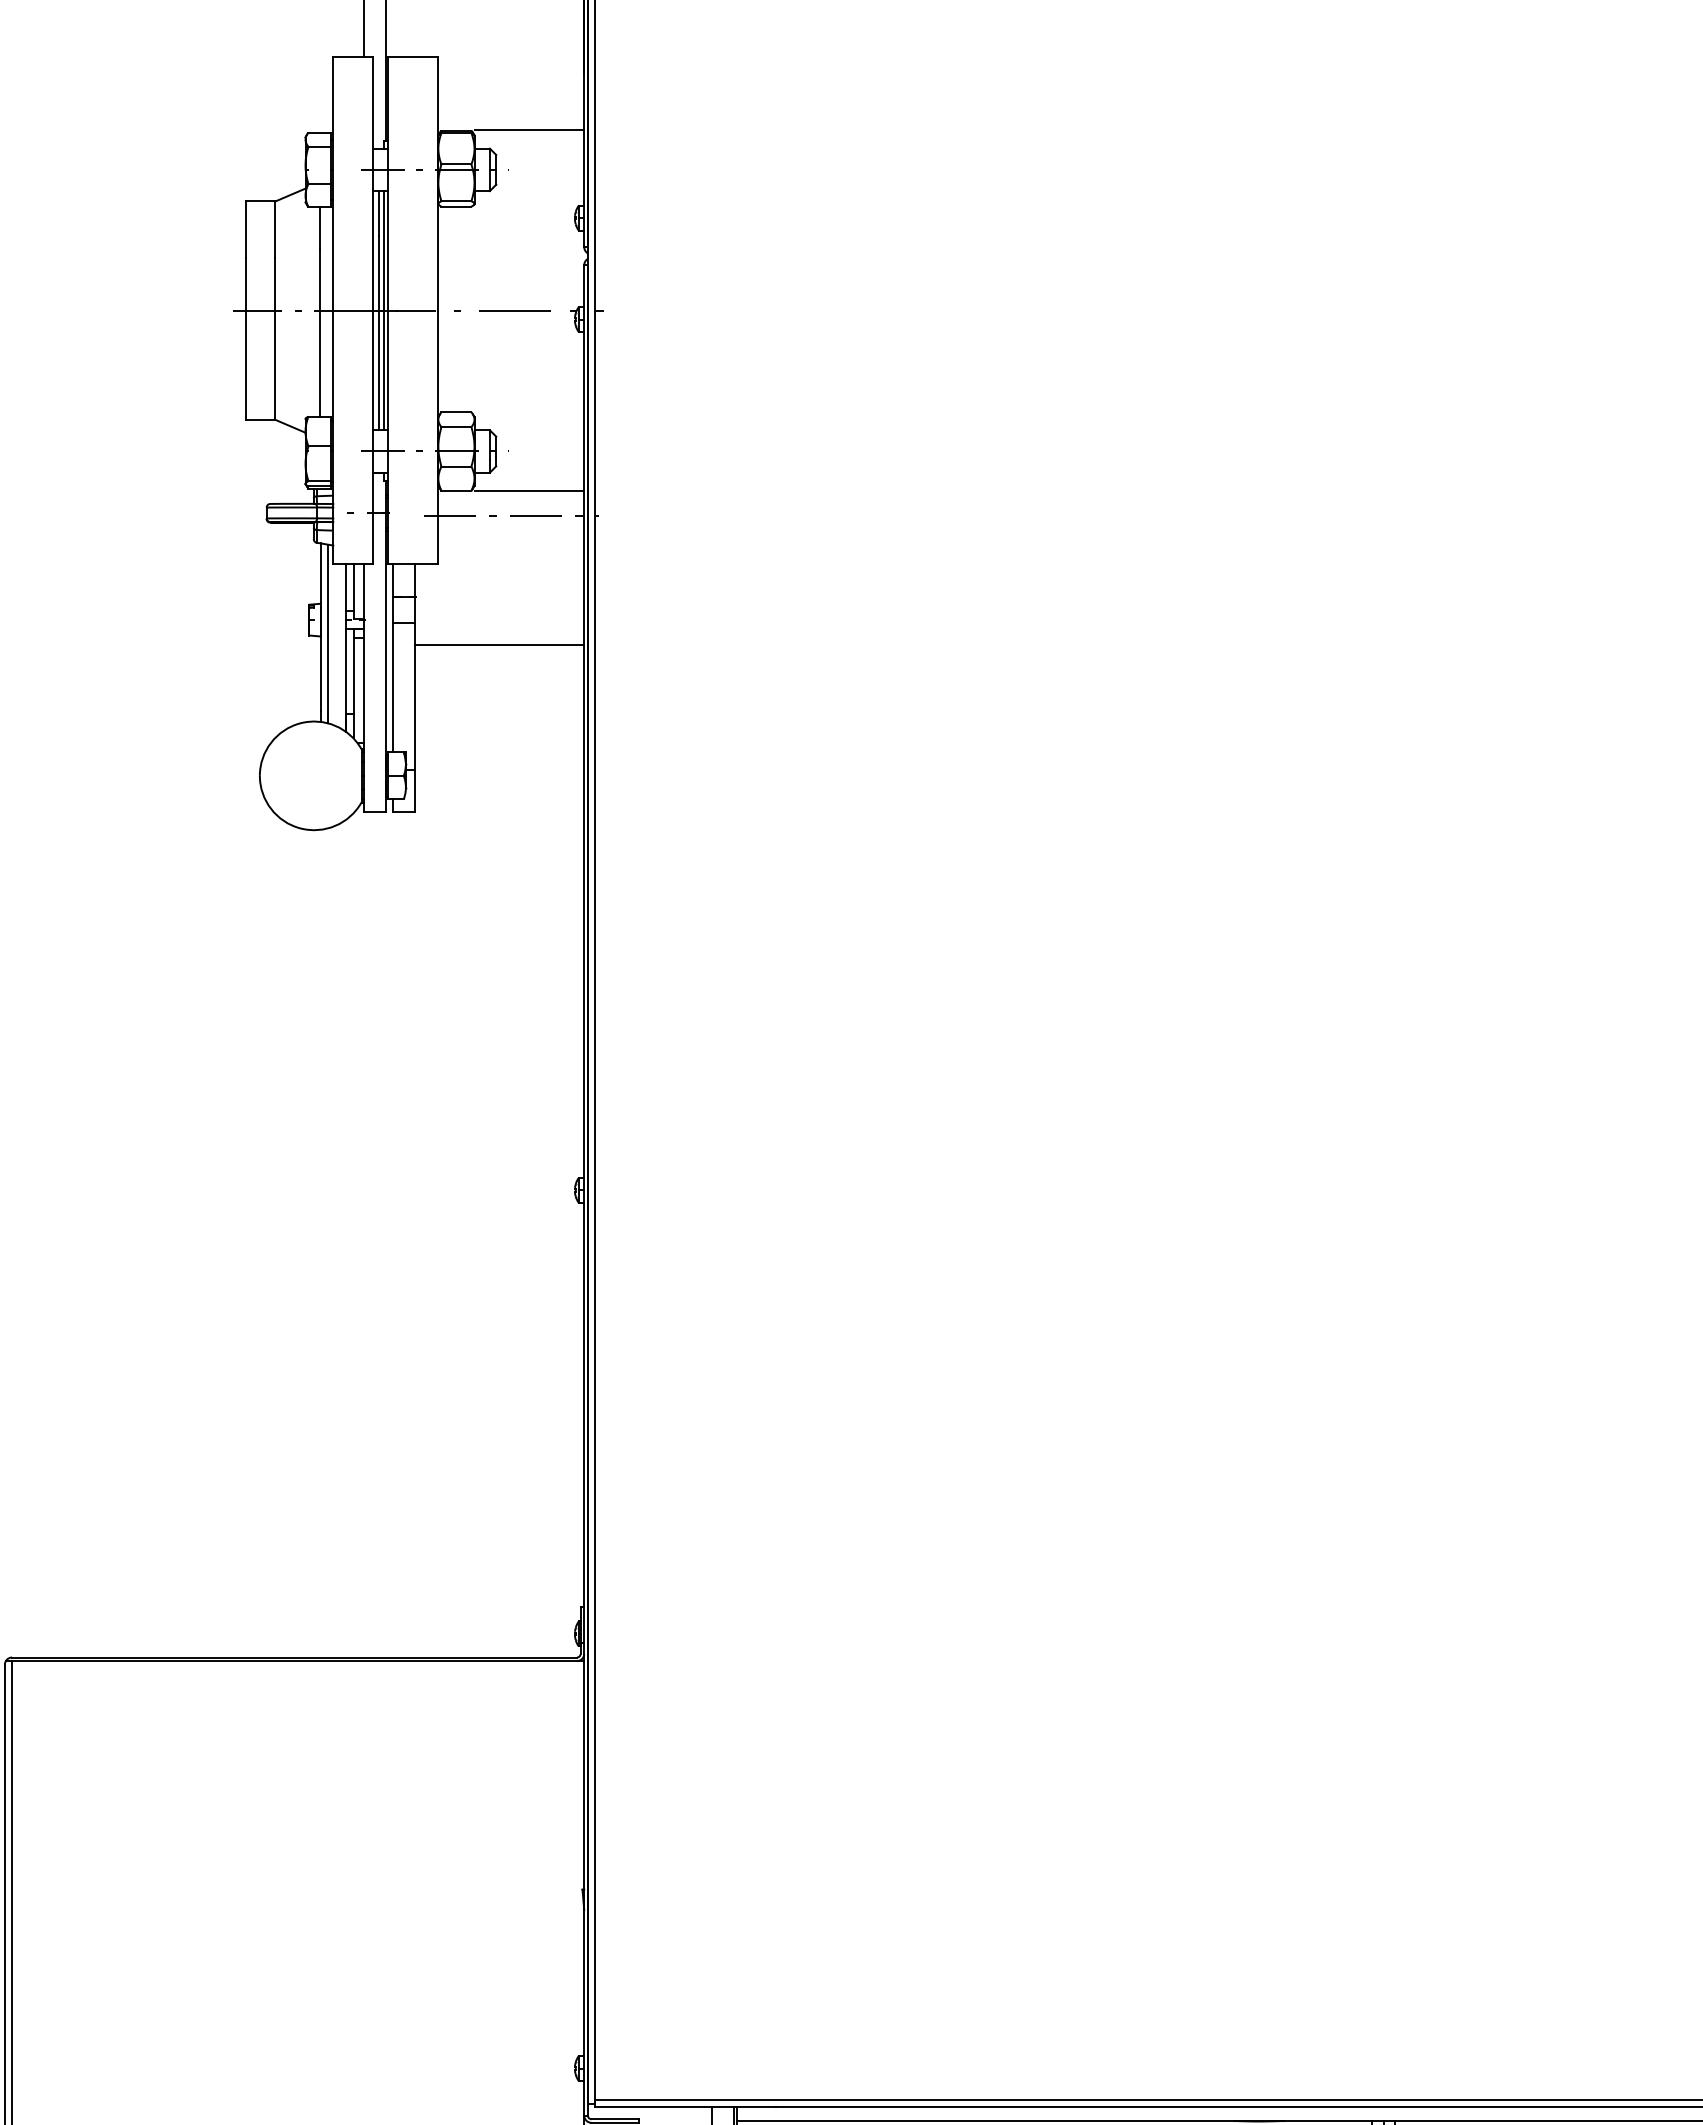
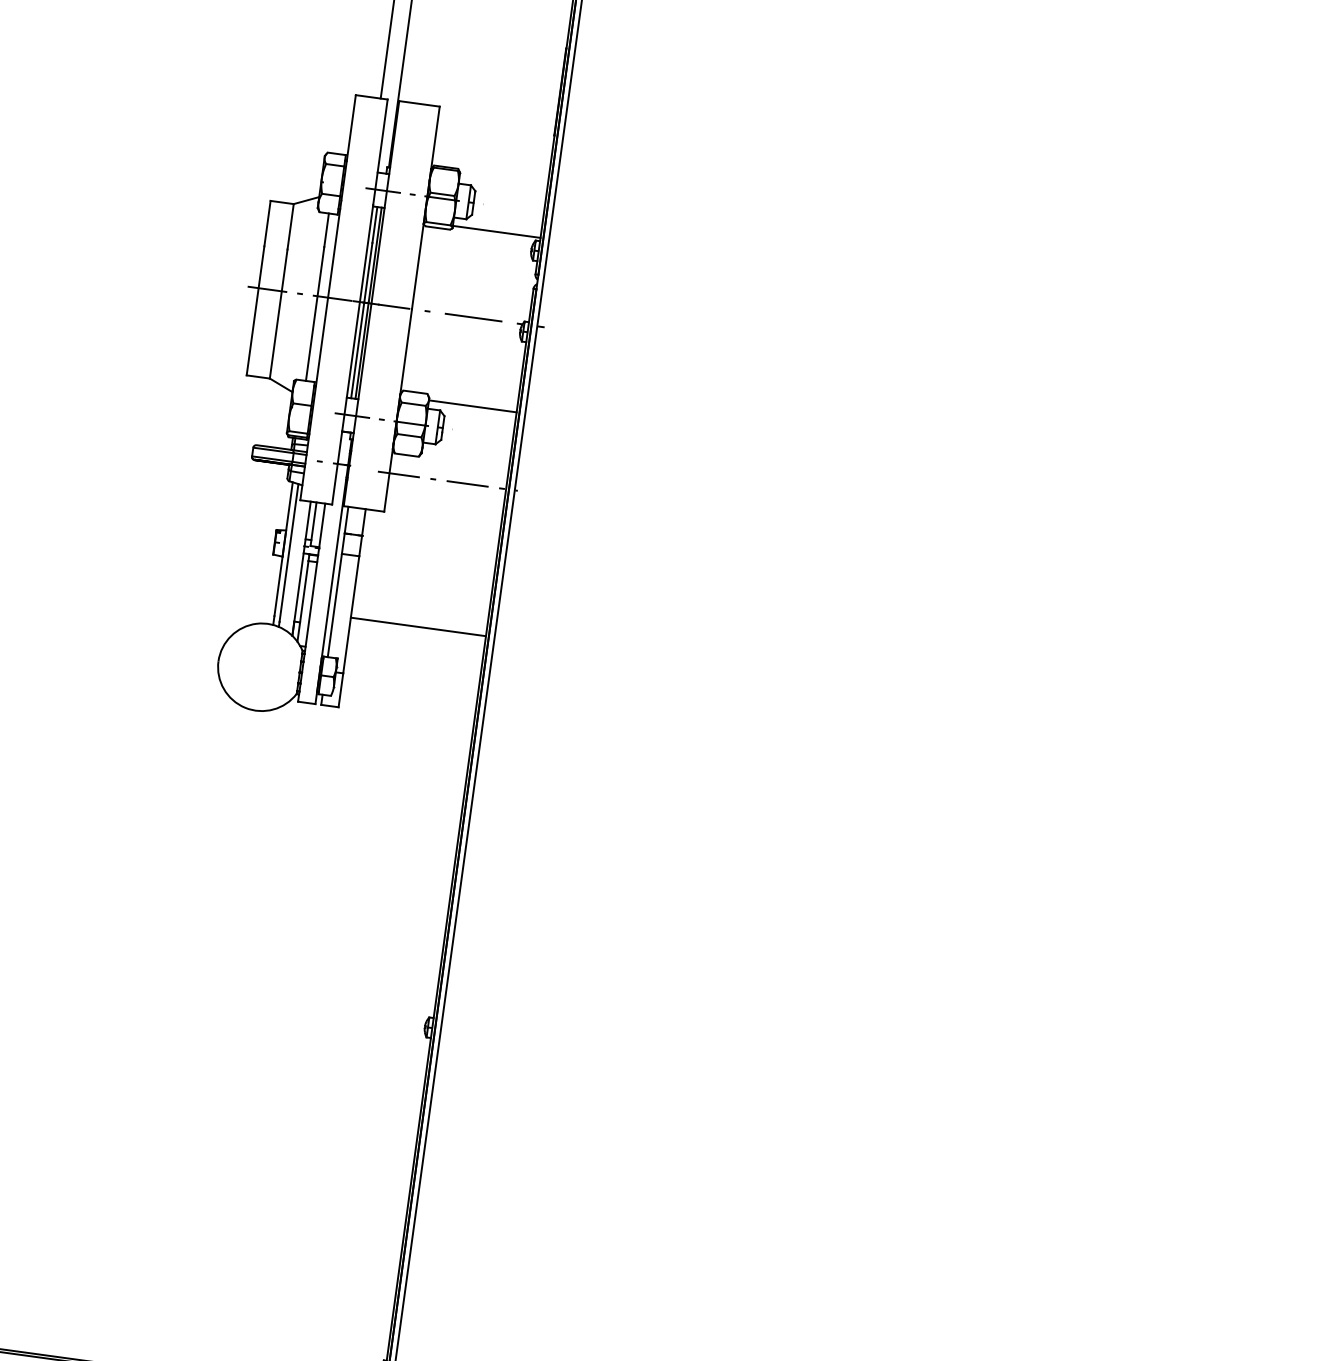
line: (529, 130) -> (496, 231), moved
line: (529, 490) -> (472, 406), moved
line: (499, 644) -> (418, 626), moved

